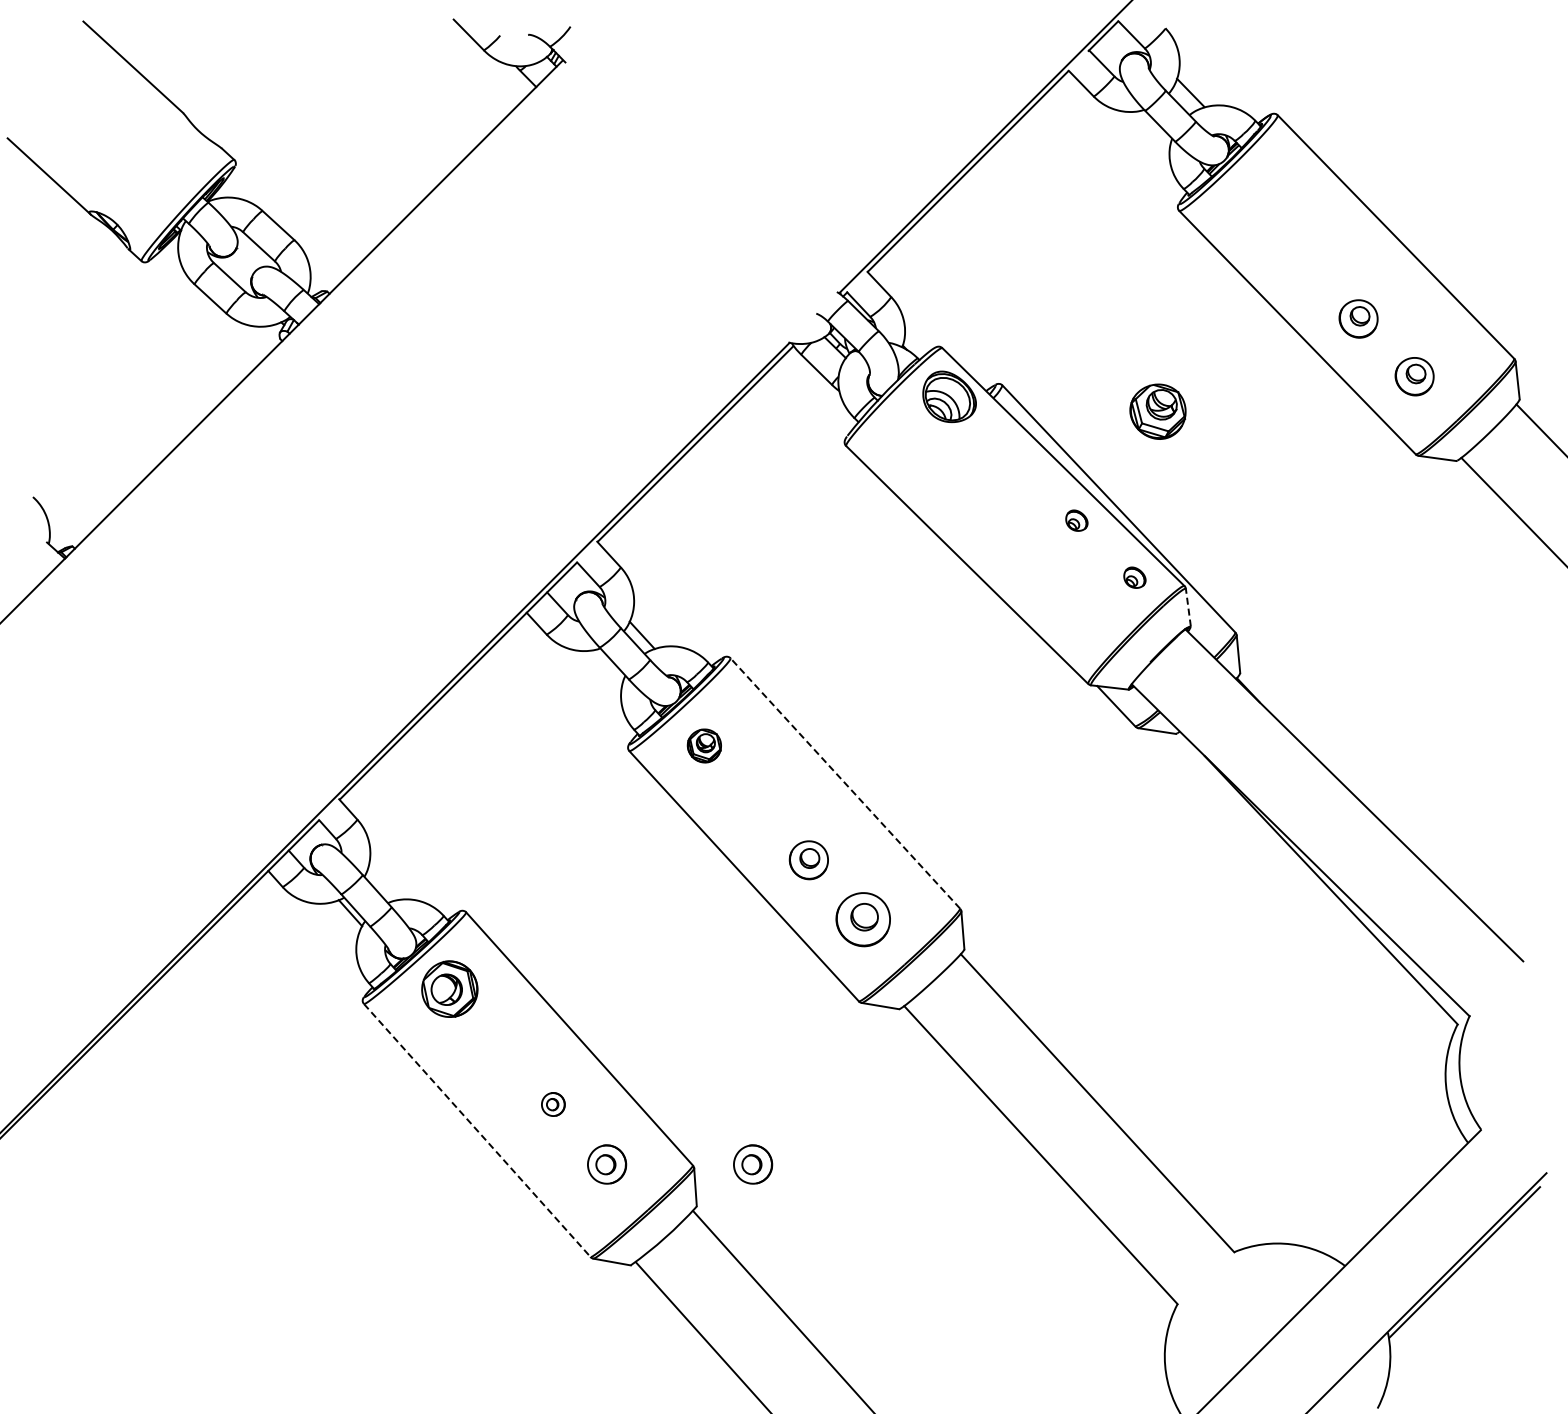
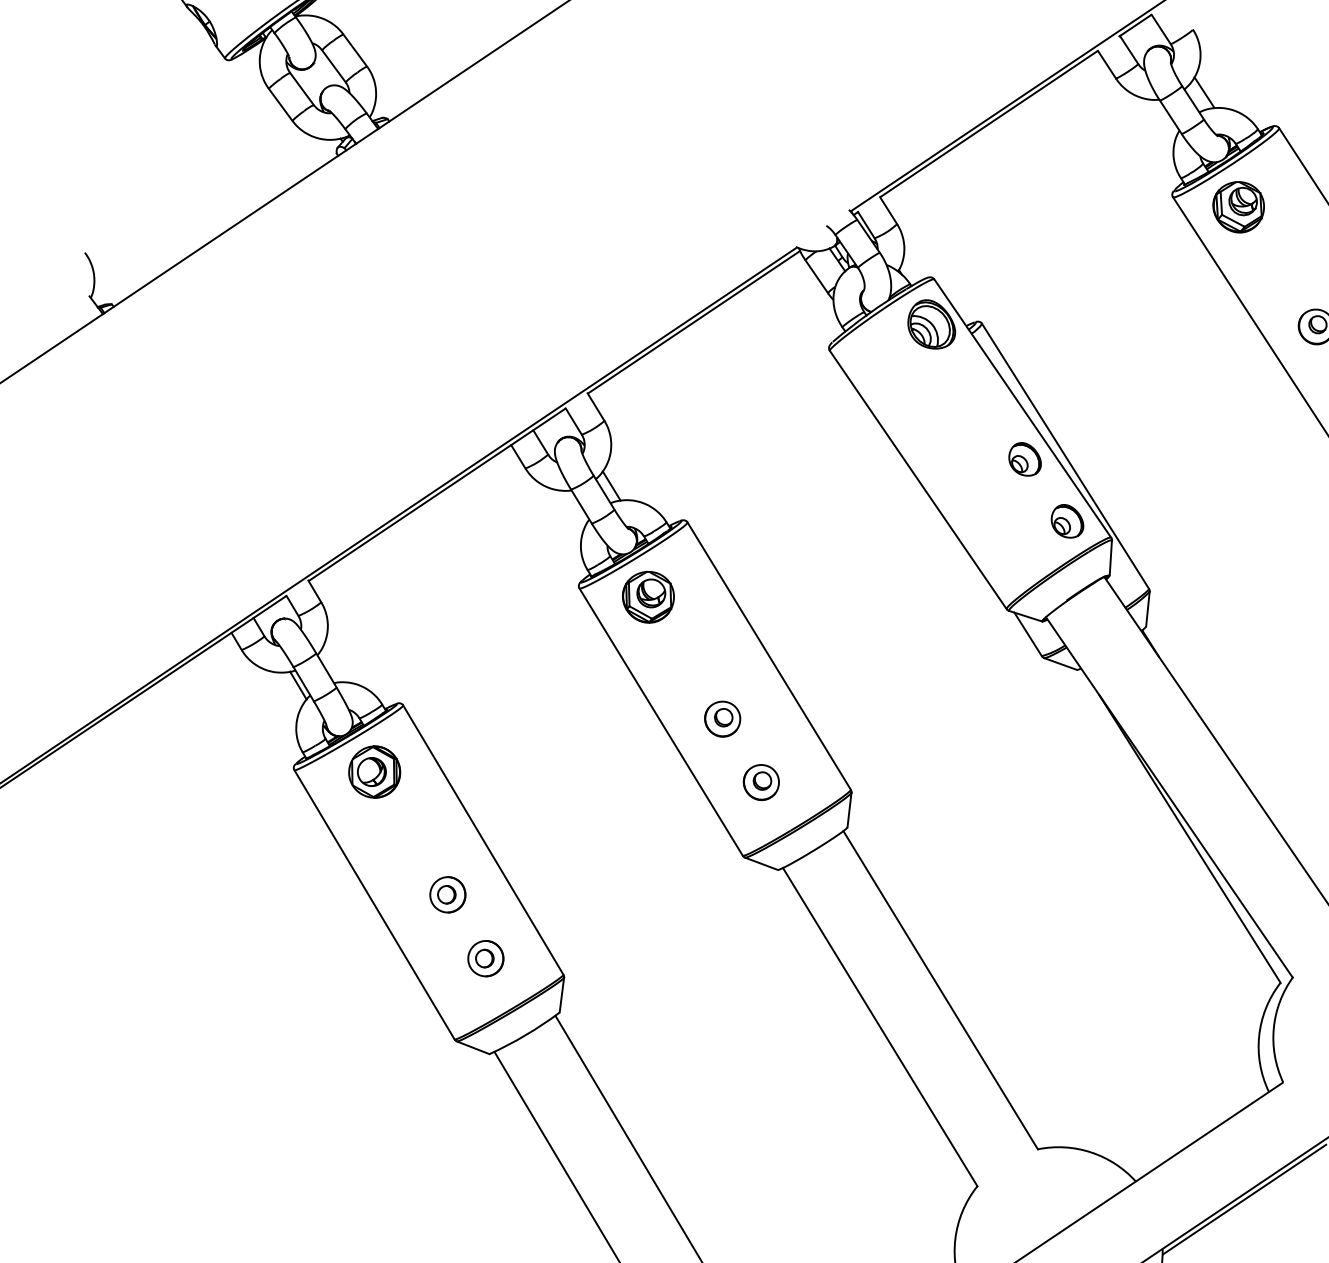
part: (1157, 411) -> (1238, 206), moved
part: (1076, 520) -> (1025, 459), size x1.67
part: (1134, 577) -> (1067, 521), size x1.67
line: (1188, 607) -> (1110, 557), dashed -> solid
part: (704, 745) -> (648, 596), size x1.67
line: (845, 783) -> (769, 656), dashed -> solid
part: (863, 919) -> (761, 782), size x0.71
part: (553, 1104) -> (448, 894), size x1.67
line: (477, 1130) -> (374, 904), dashed -> solid
part: (753, 1164) -> (618, 984), removed

